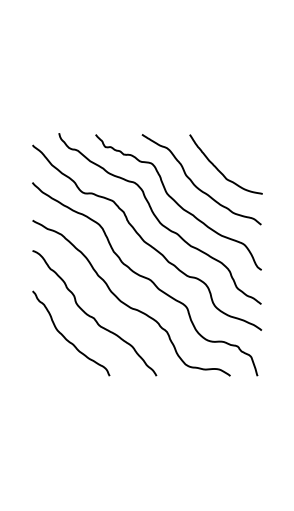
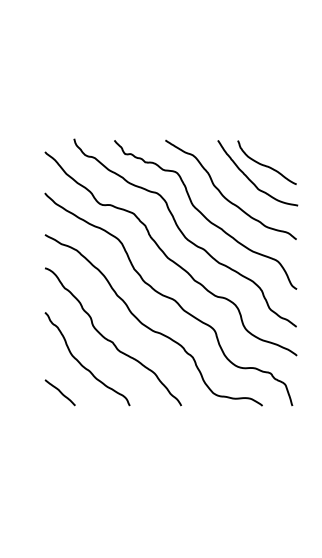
curve: (232, 156) -> (264, 164), added
line: (46, 364) -> (60, 393), added

